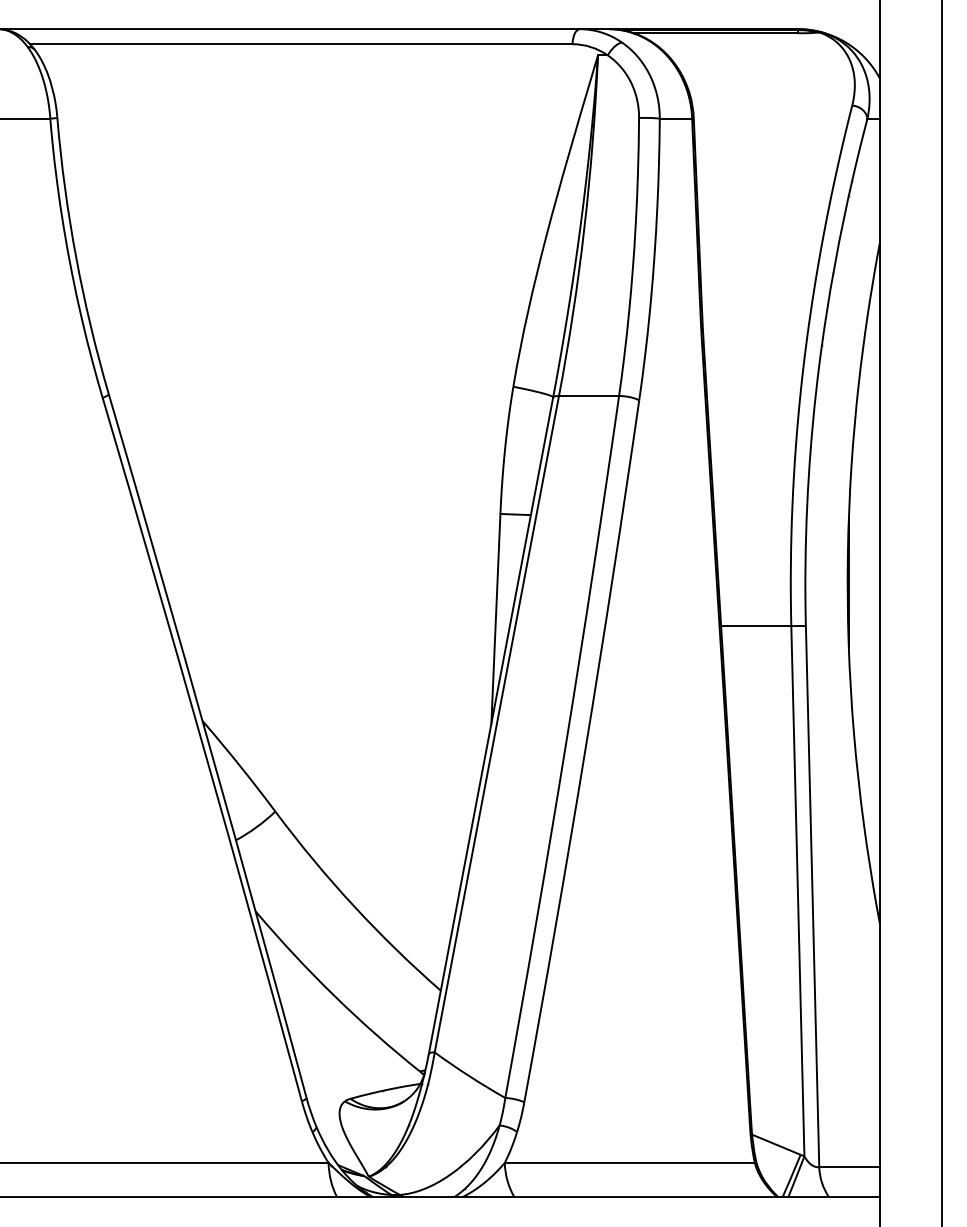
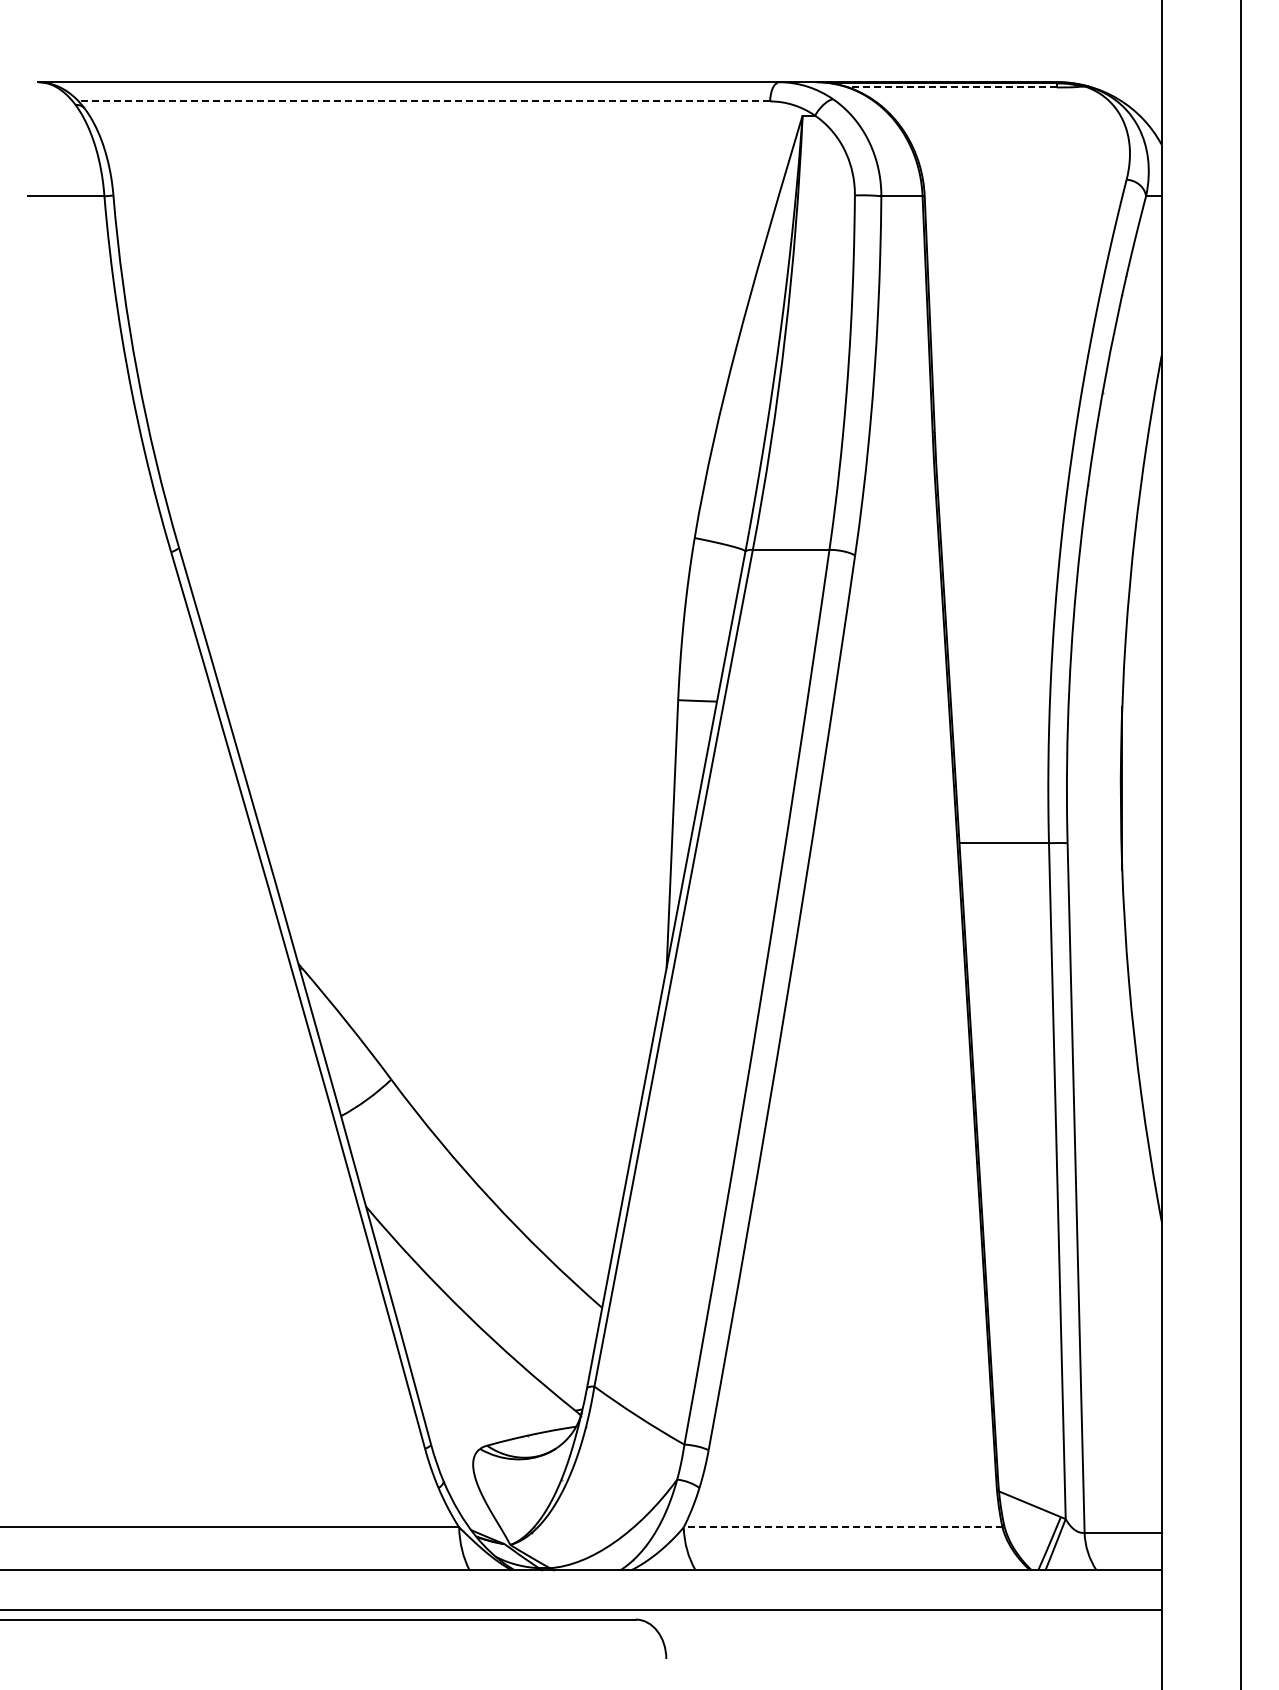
line: (715, 33) -> (952, 87), solid -> dashed
line: (301, 44) -> (424, 101), solid -> dashed
line: (629, 1162) -> (842, 1527), solid -> dashed

